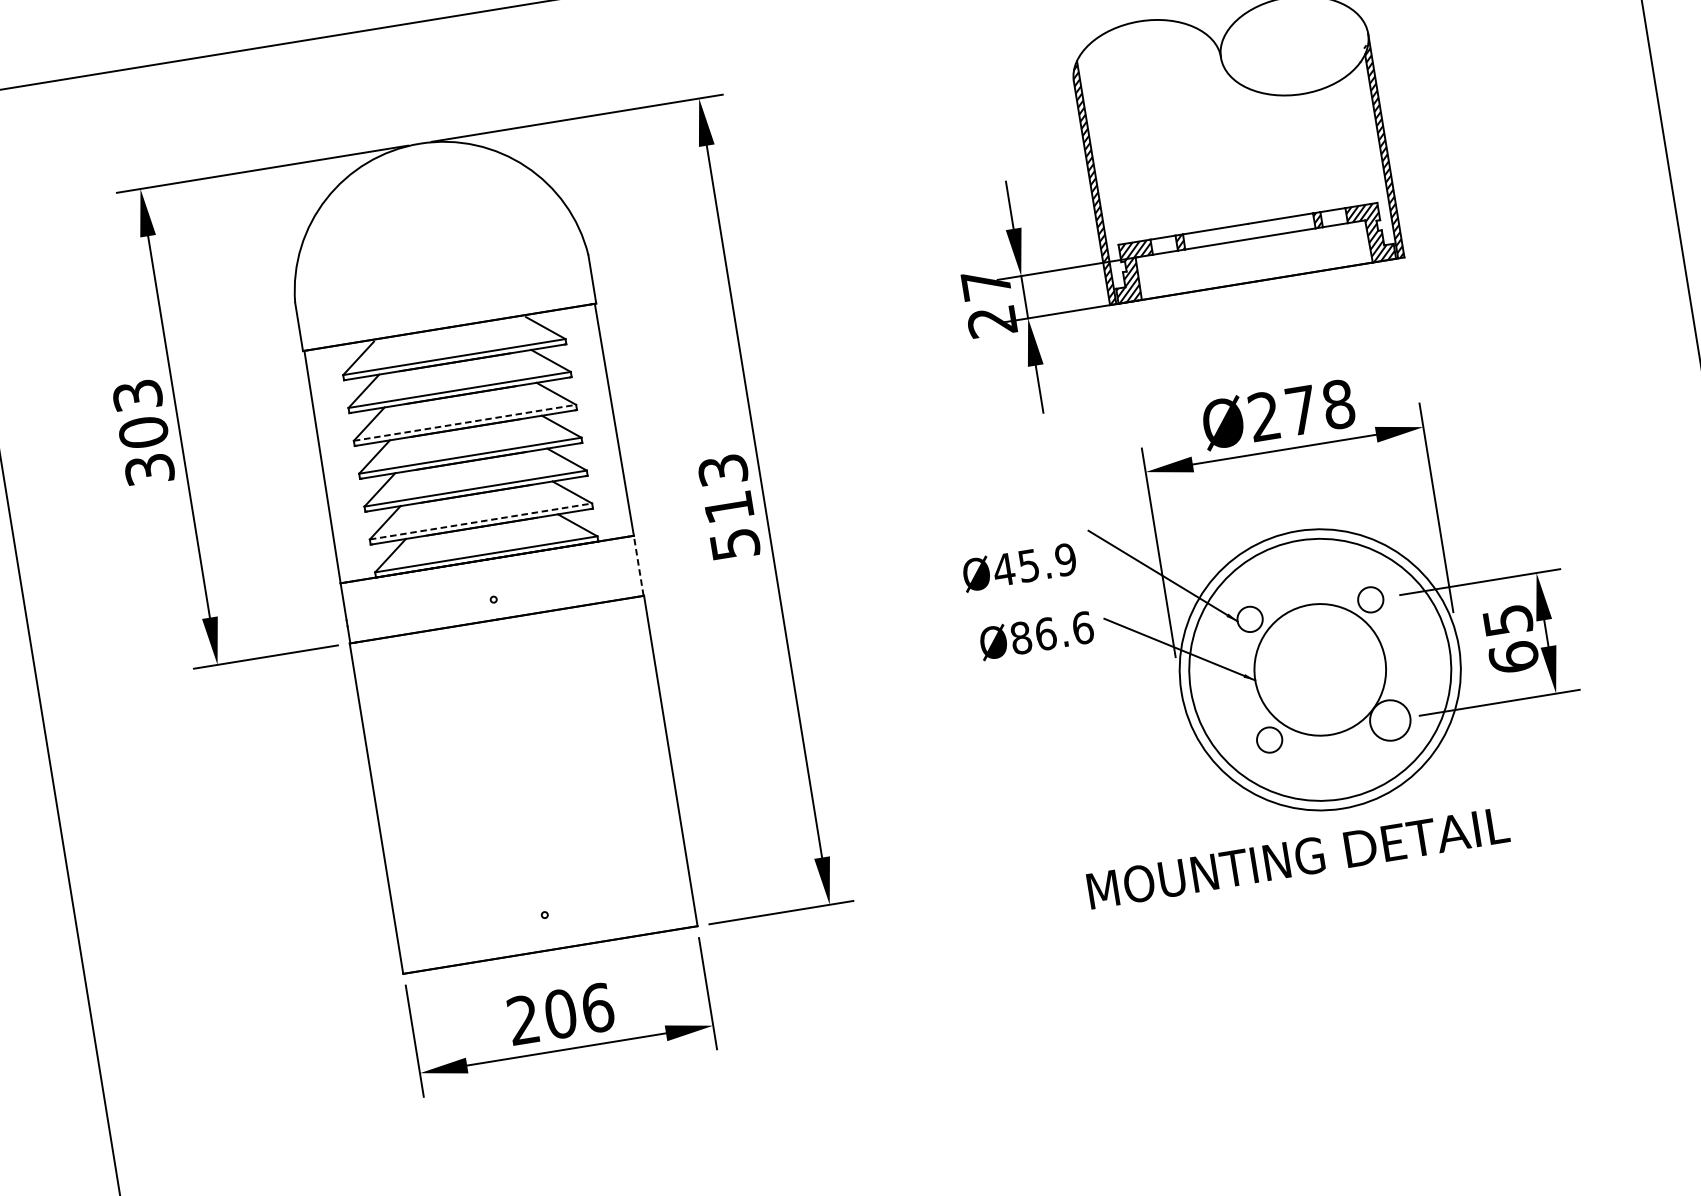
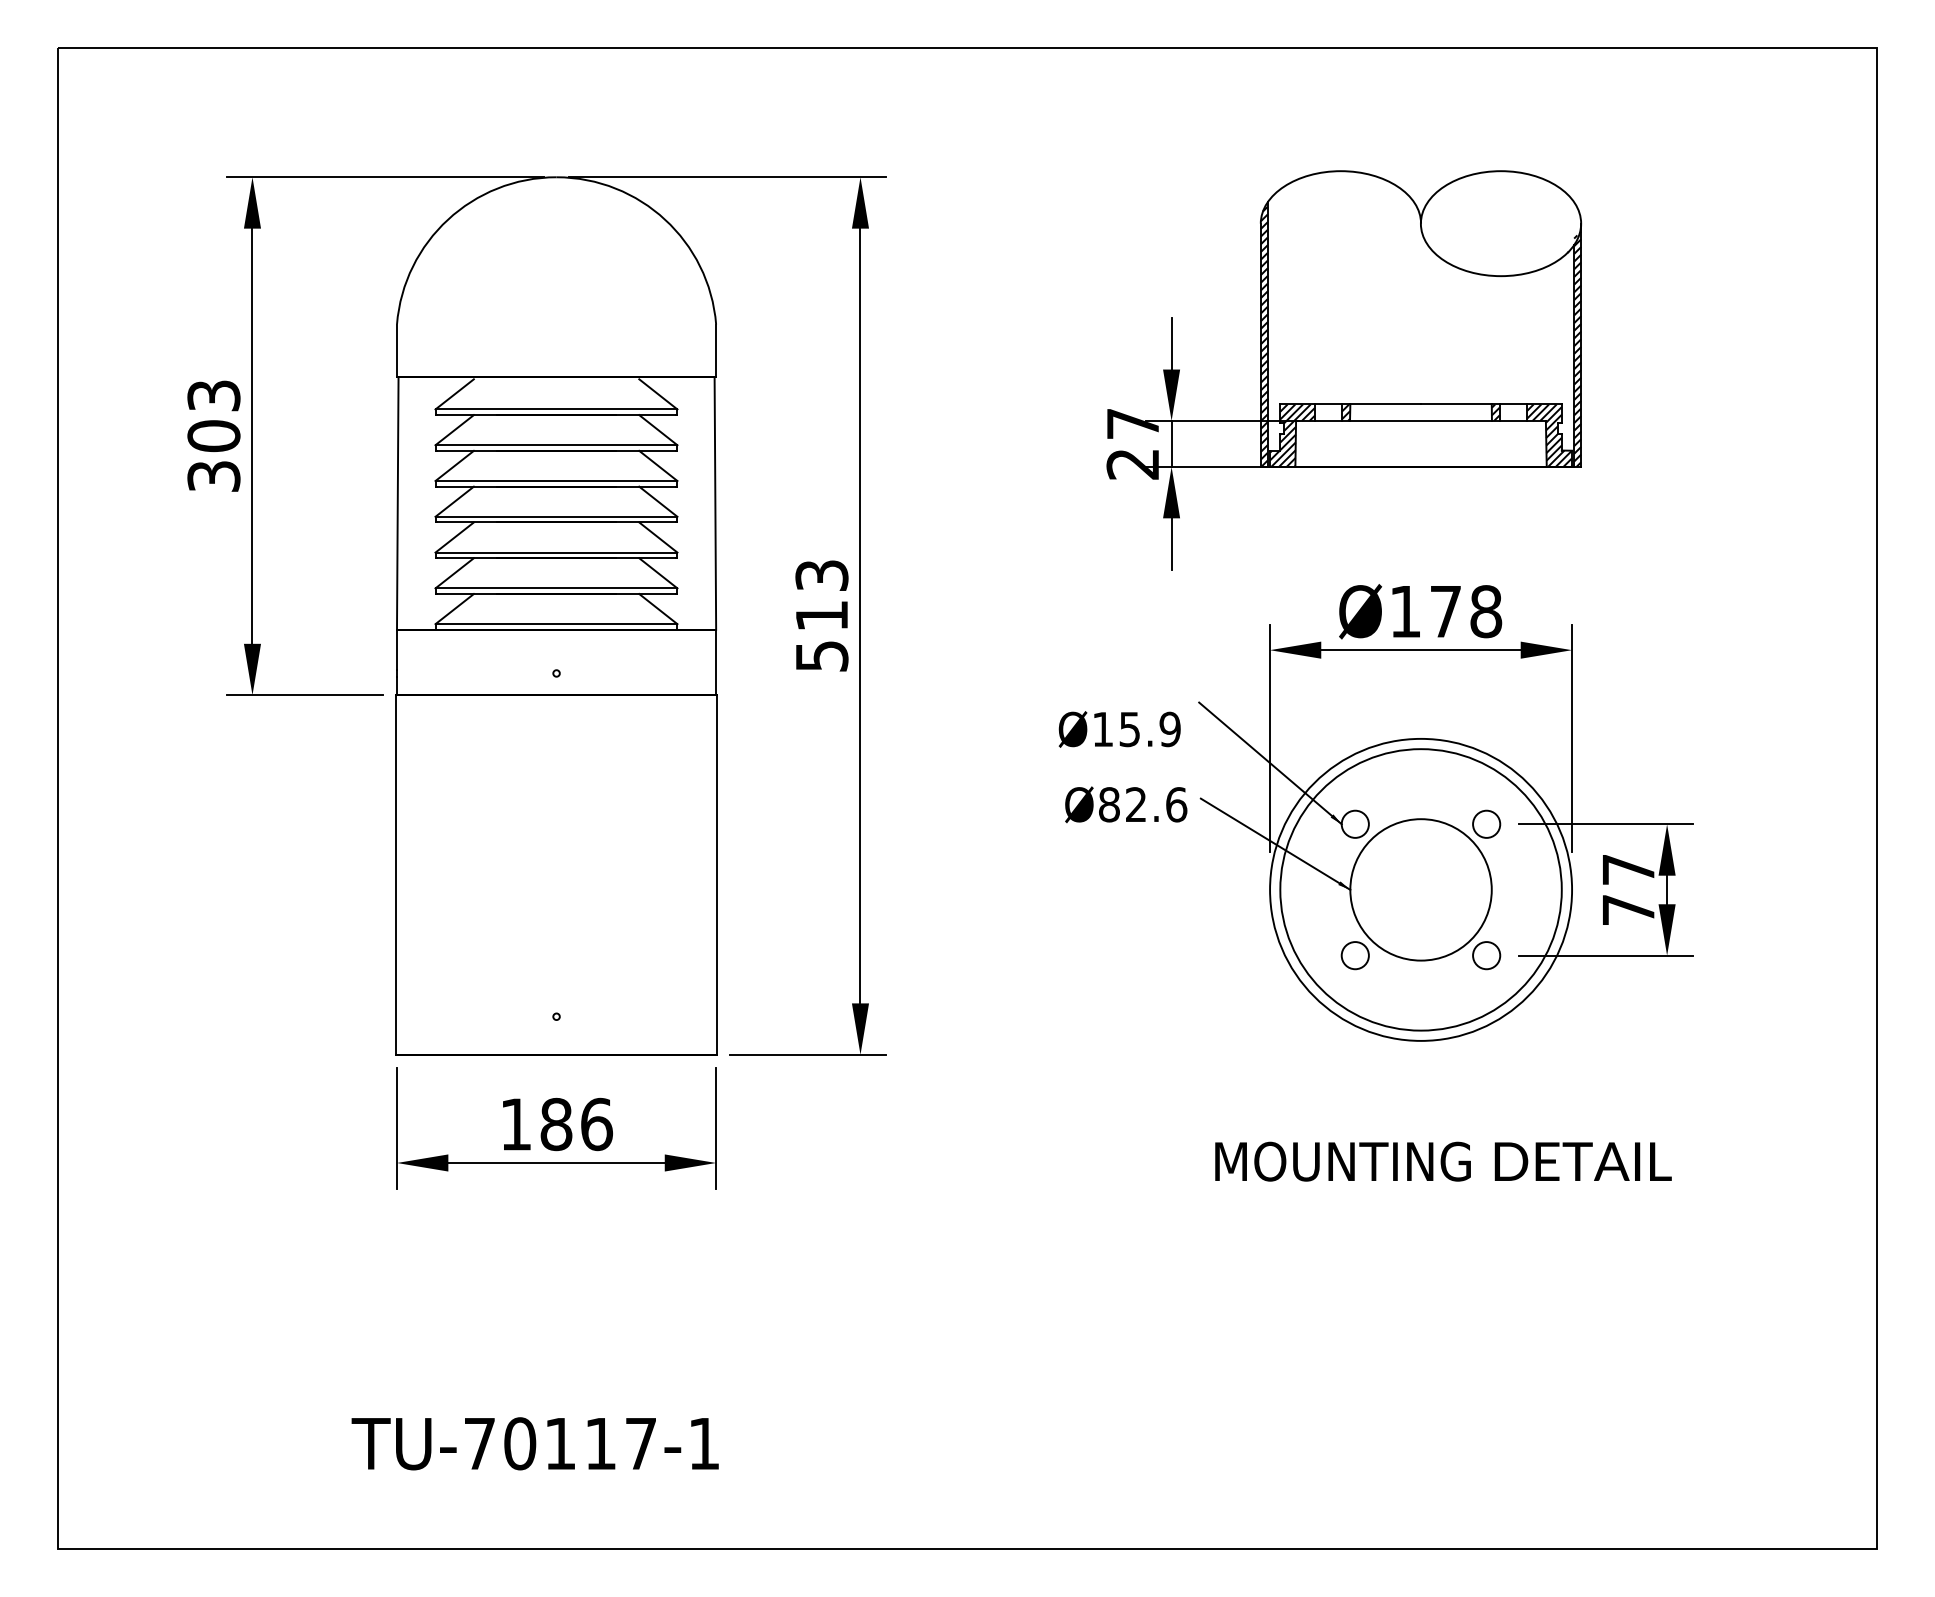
text: (1263, 416) -> (1404, 611), Ø278 -> Ø178
line: (465, 423) -> (556, 481), dashed -> solid
line: (481, 521) -> (556, 588), dashed -> solid
line: (639, 565) -> (716, 662), dashed -> solid
text: (1003, 569) -> (1102, 729), Ø45.9 -> Ø15.9
text: (1046, 633) -> (1136, 804), Ø86.6 -> Ø82.6
text: (1510, 639) -> (1628, 890), 65 -> 77
circle: (1390, 720) -> (1486, 955), size x0.62
text: (1298, 857) -> (1443, 1161), moved
text: (542, 1016) -> (536, 1123), 206 -> 186

